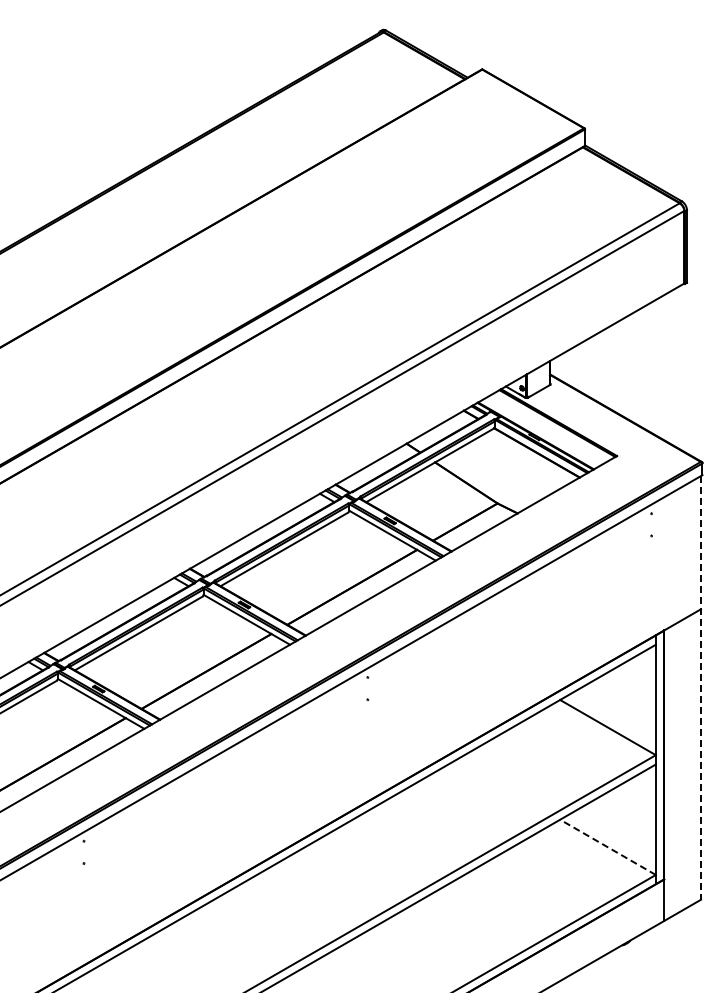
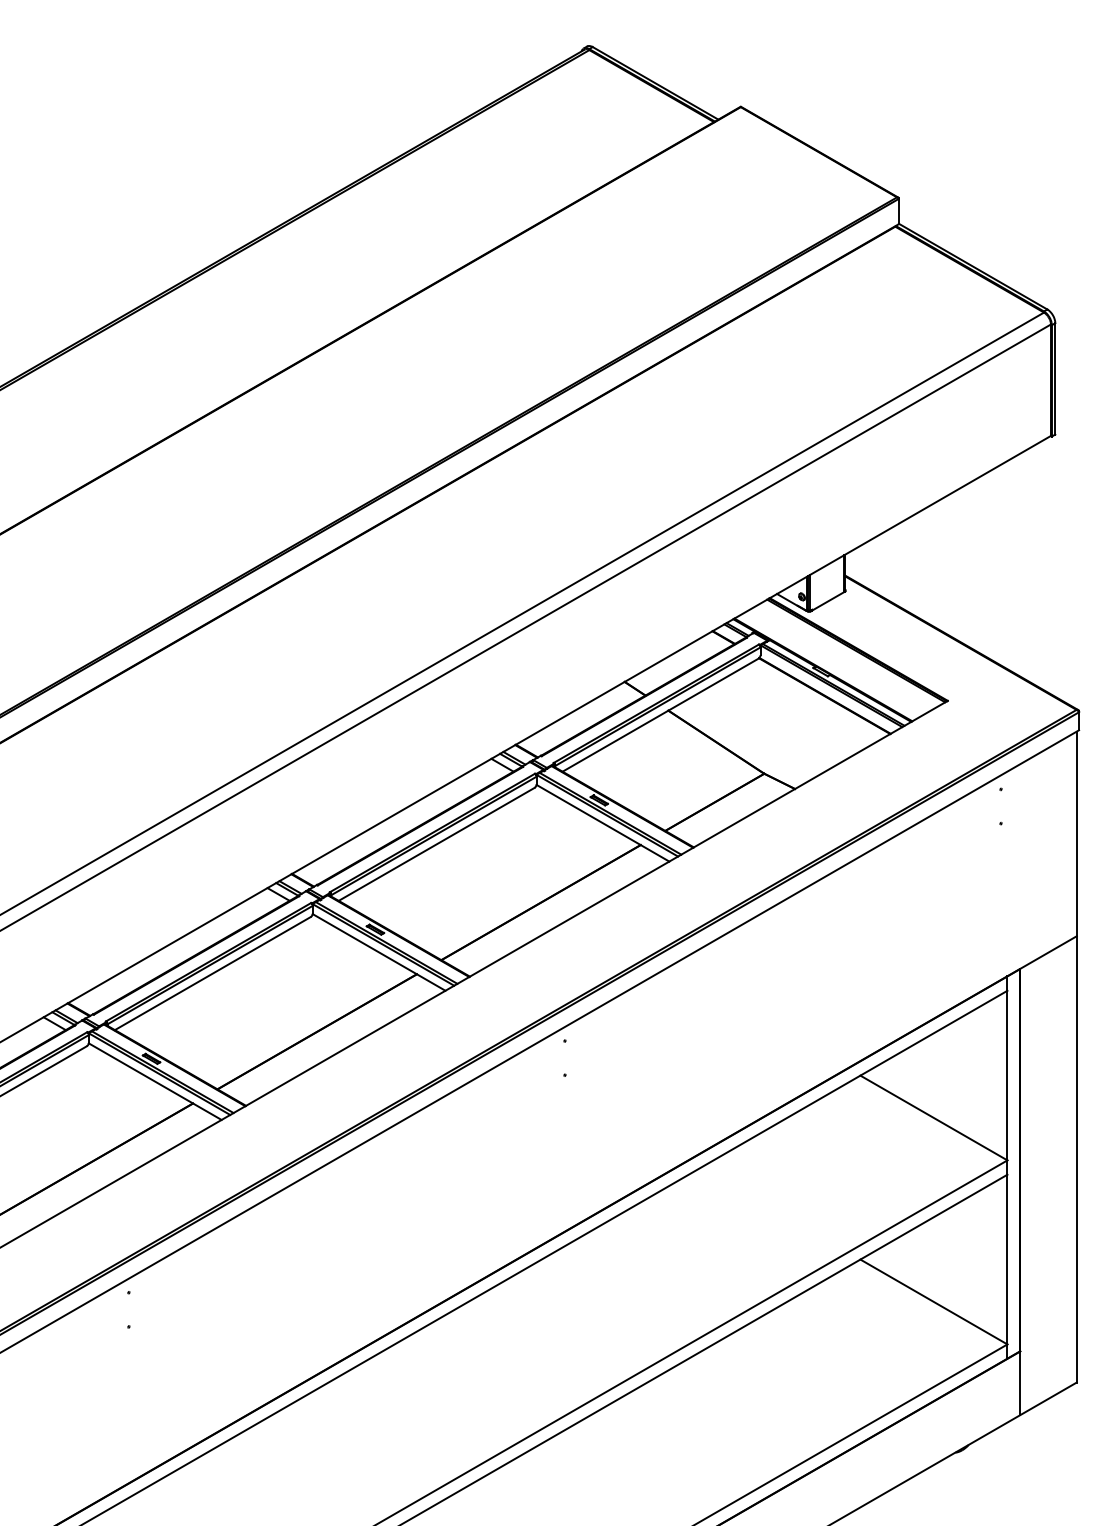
line: (701, 687) -> (1077, 1056), dashed -> solid
line: (607, 847) -> (933, 1302), dashed -> solid

